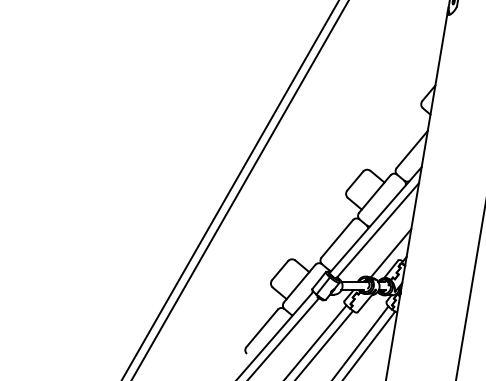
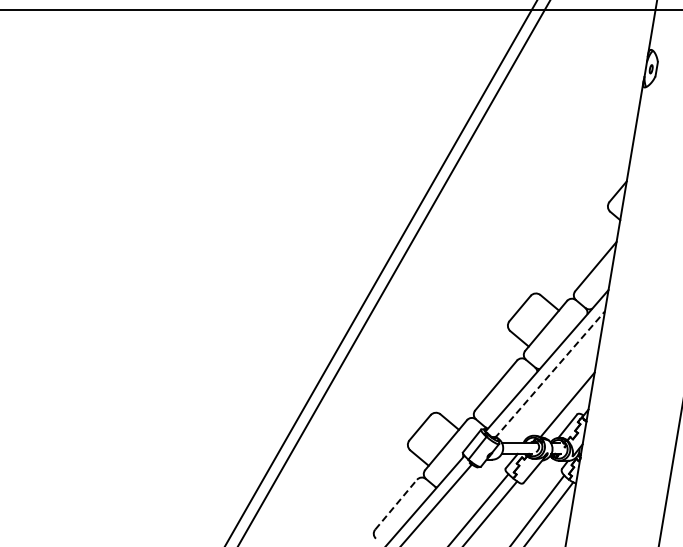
line: (378, 230) -> (550, 374), solid -> dashed
line: (262, 328) -> (396, 504), solid -> dashed

